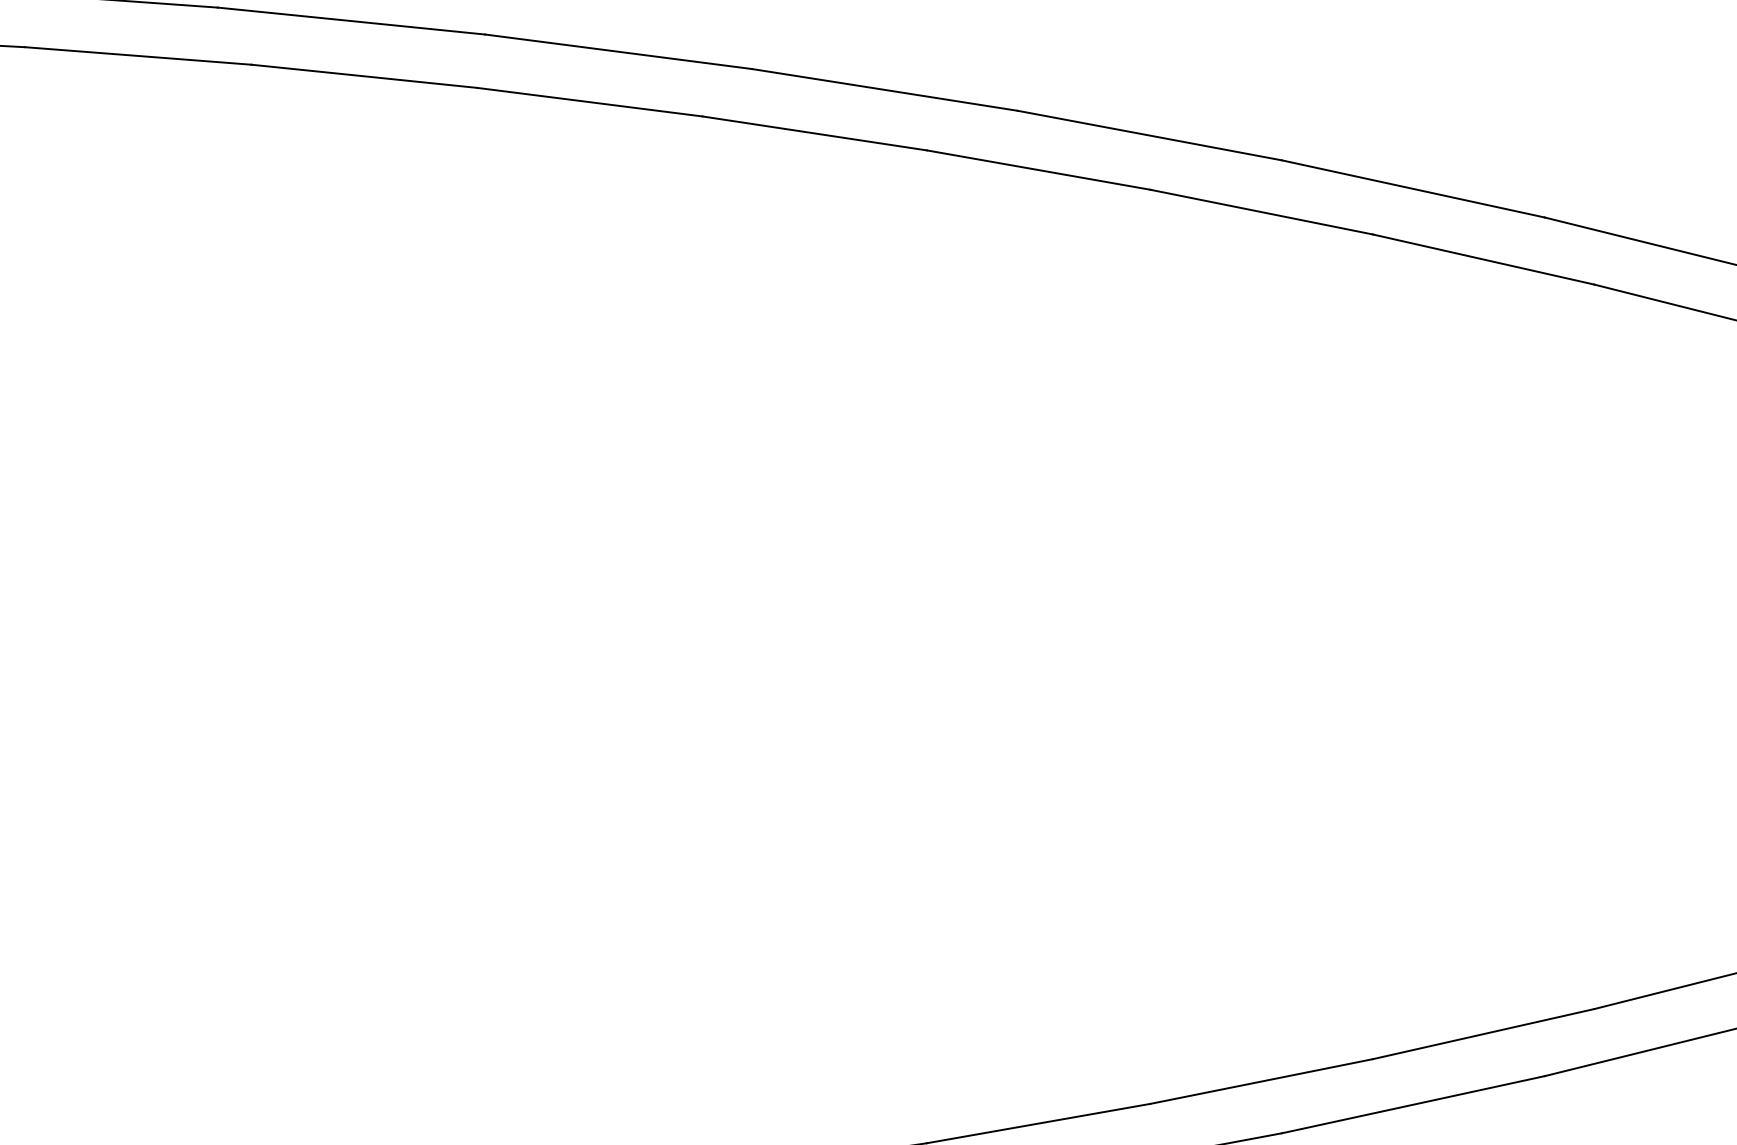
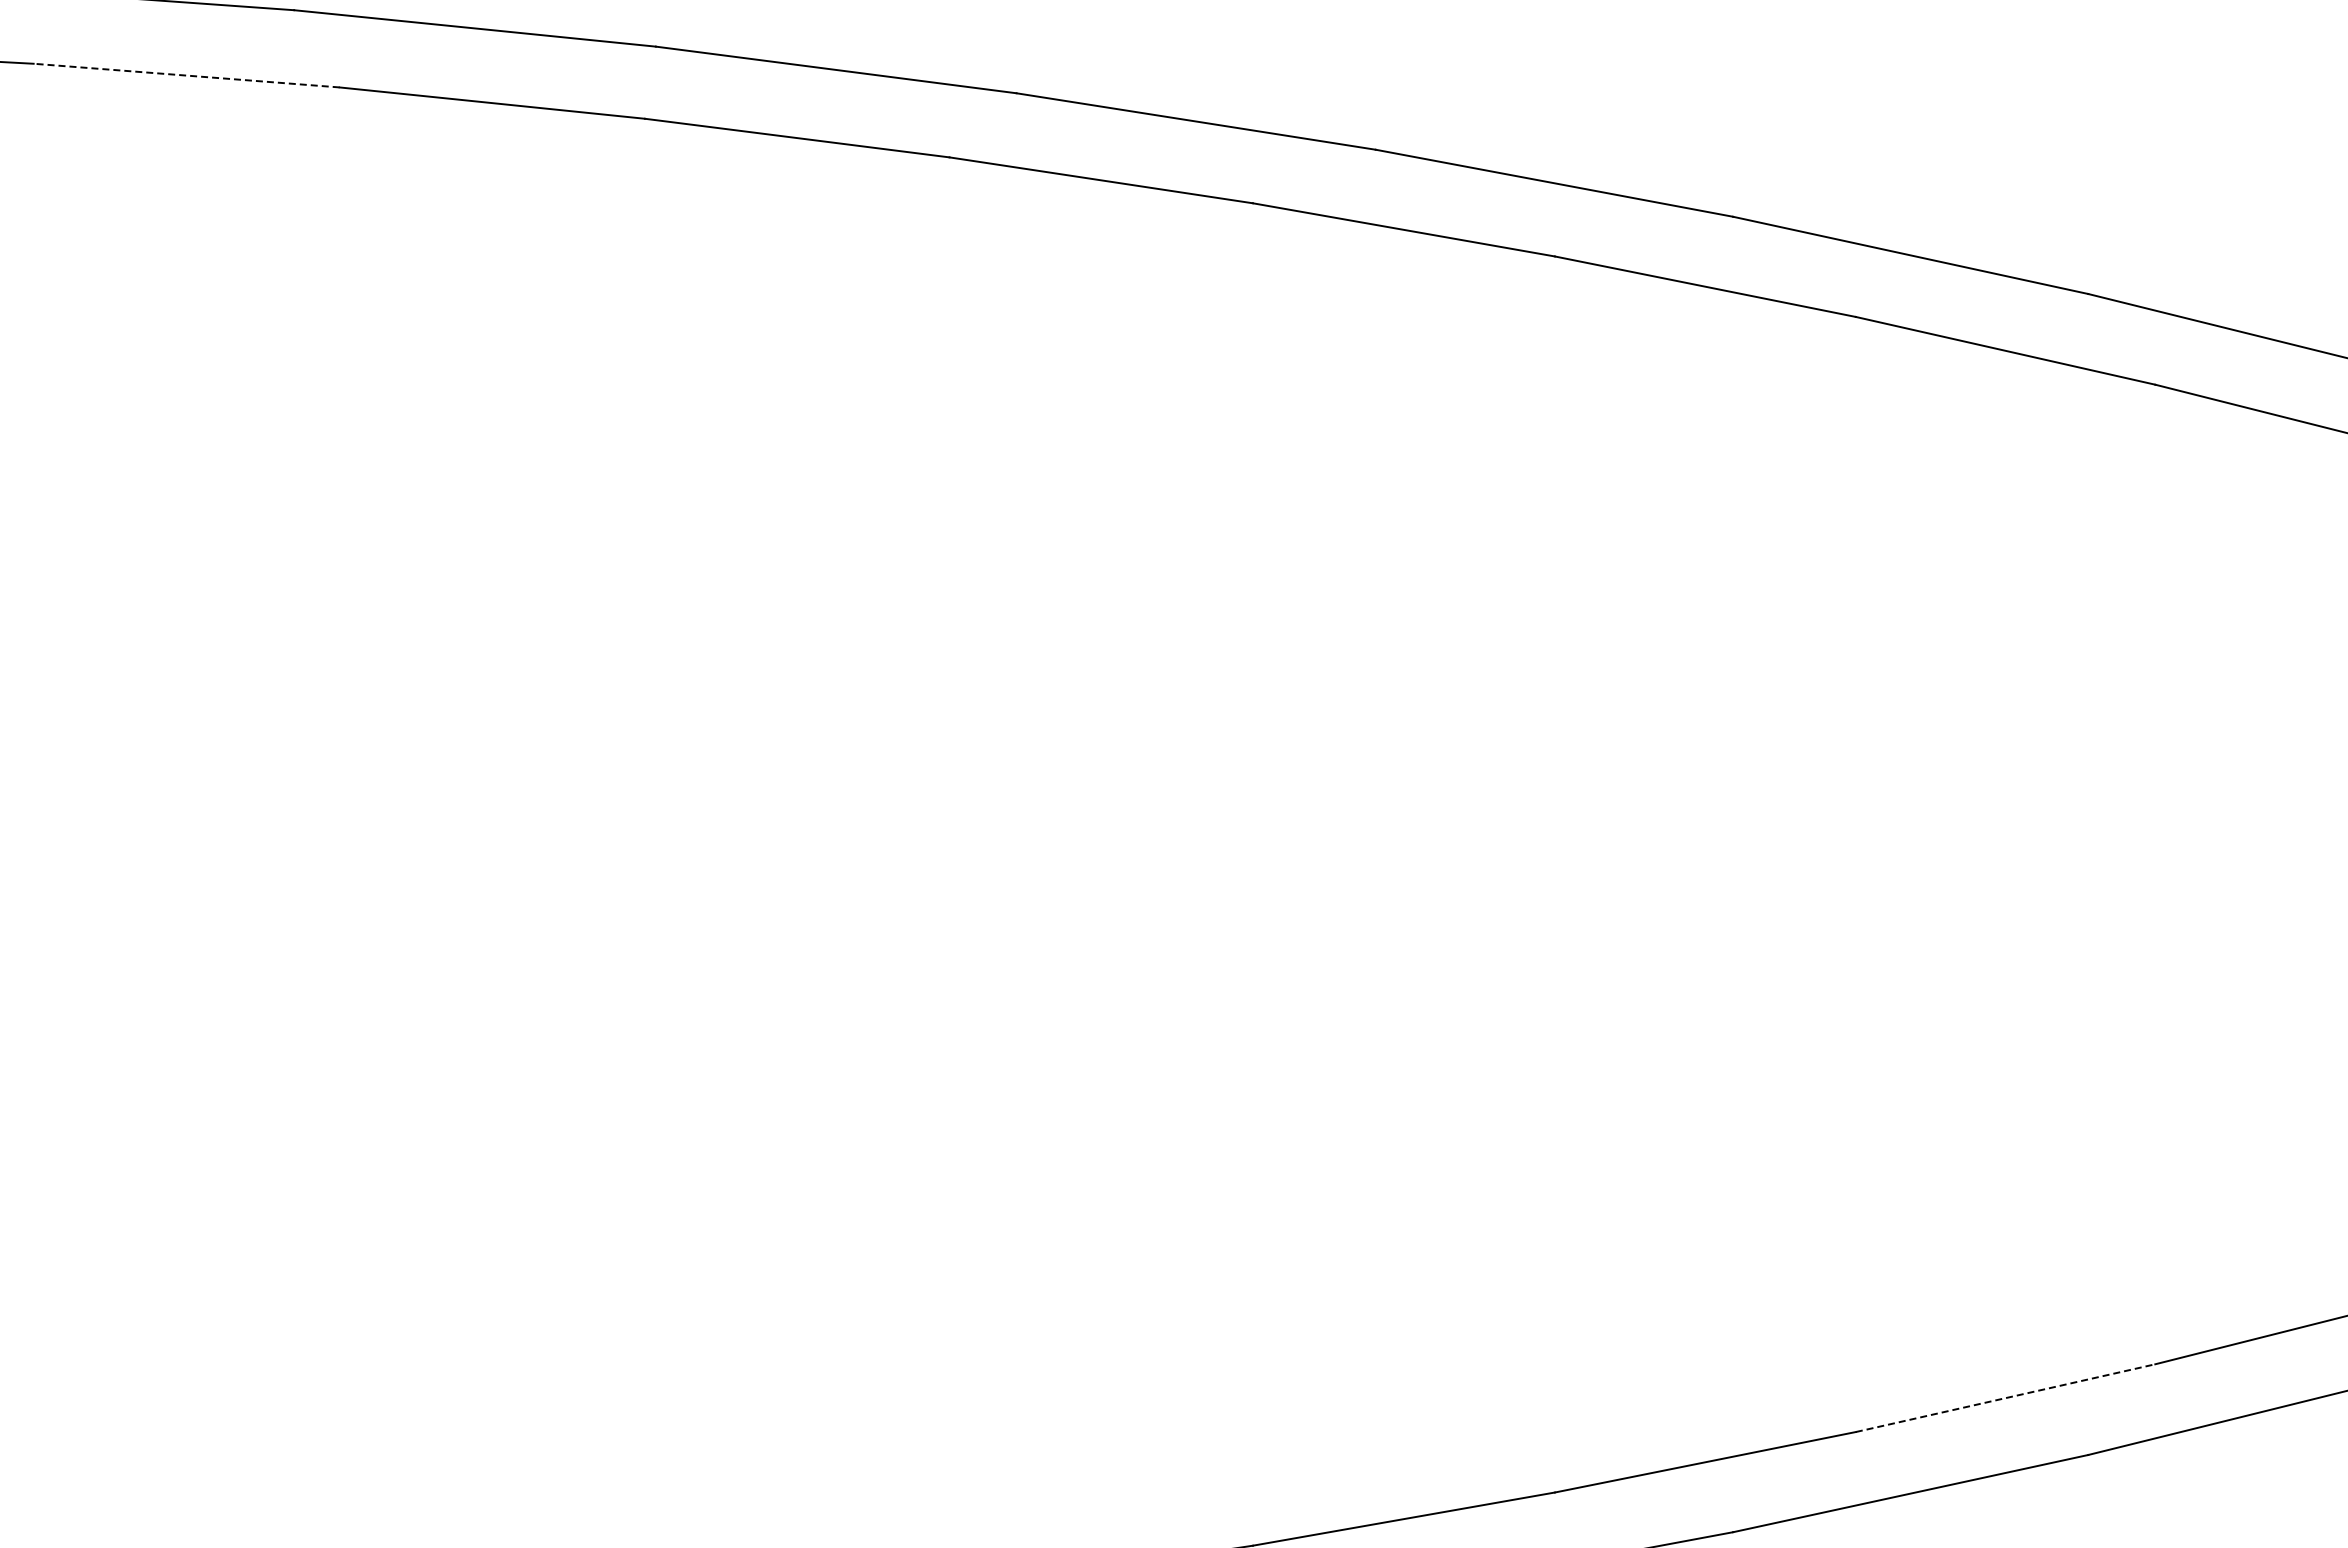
line: (138, 55) -> (186, 75), solid -> dashed
line: (1483, 1034) -> (2005, 1398), solid -> dashed

